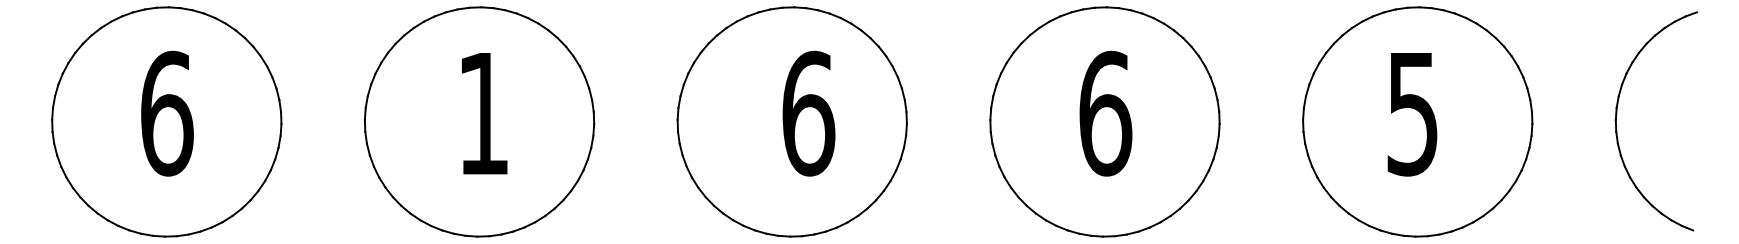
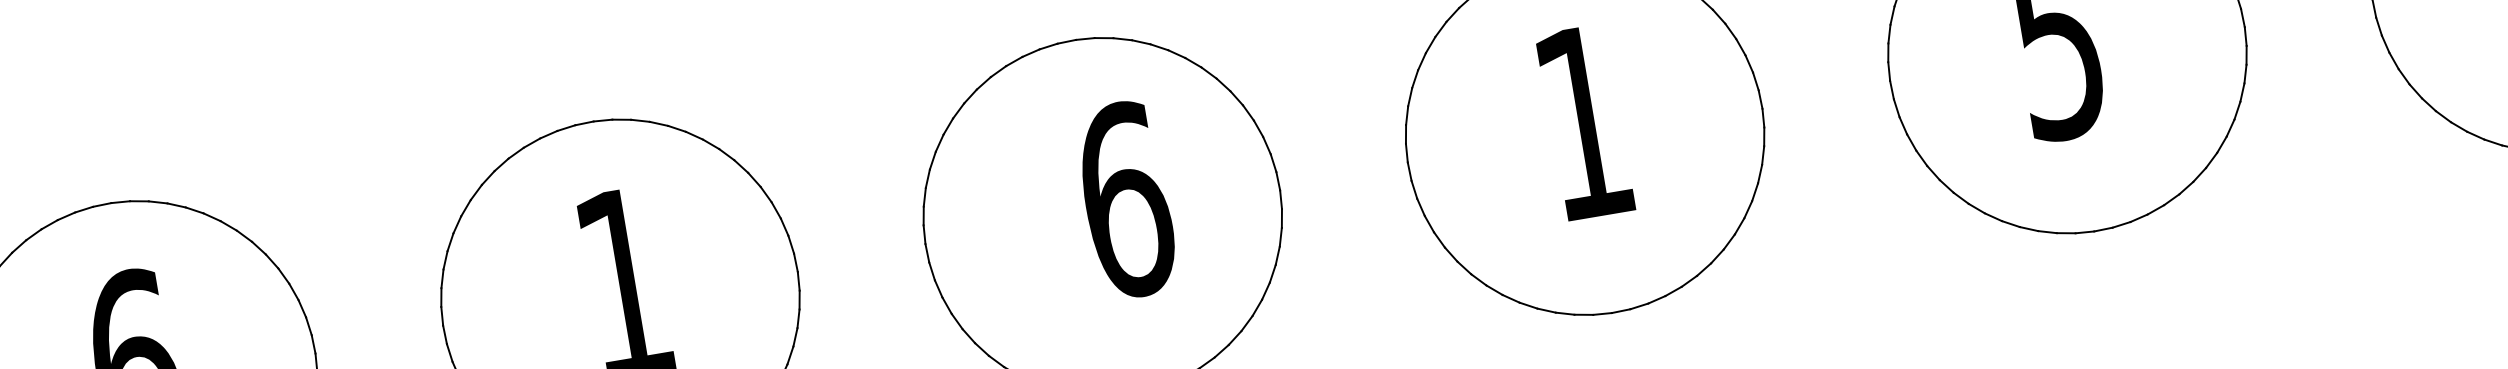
text: (1105, 113) -> (1583, 122), 6 -> 1

